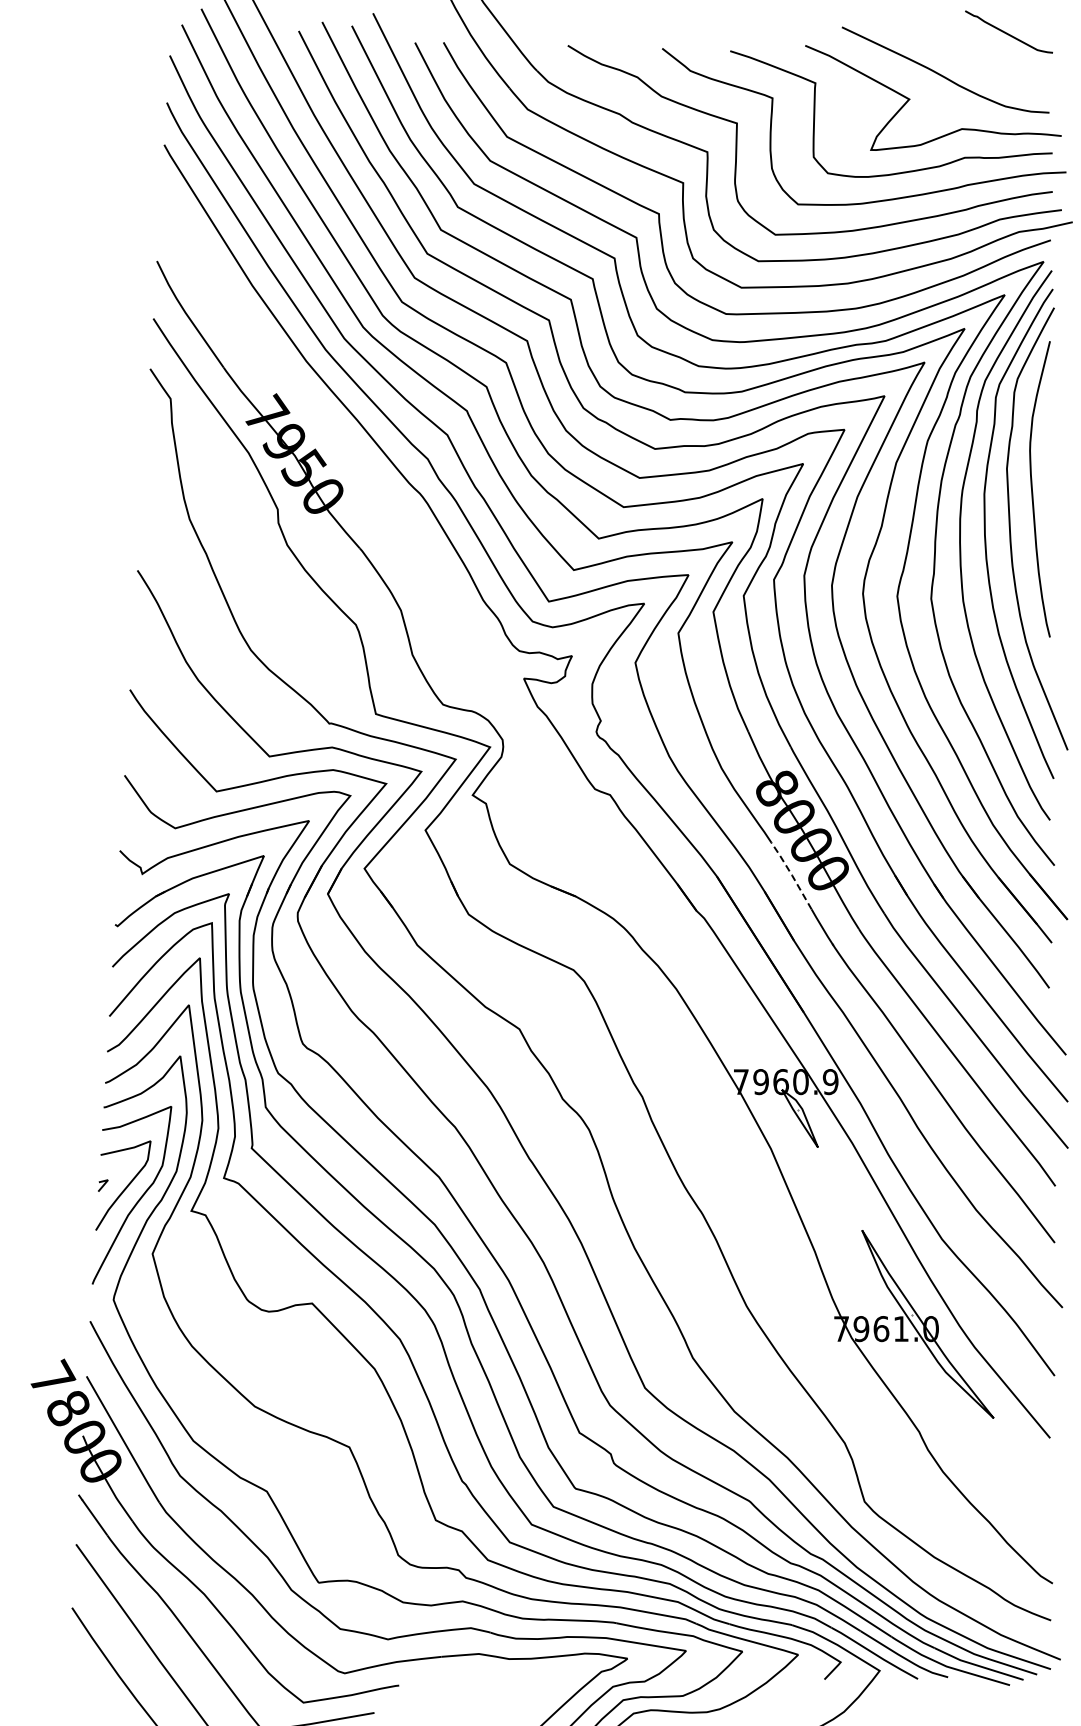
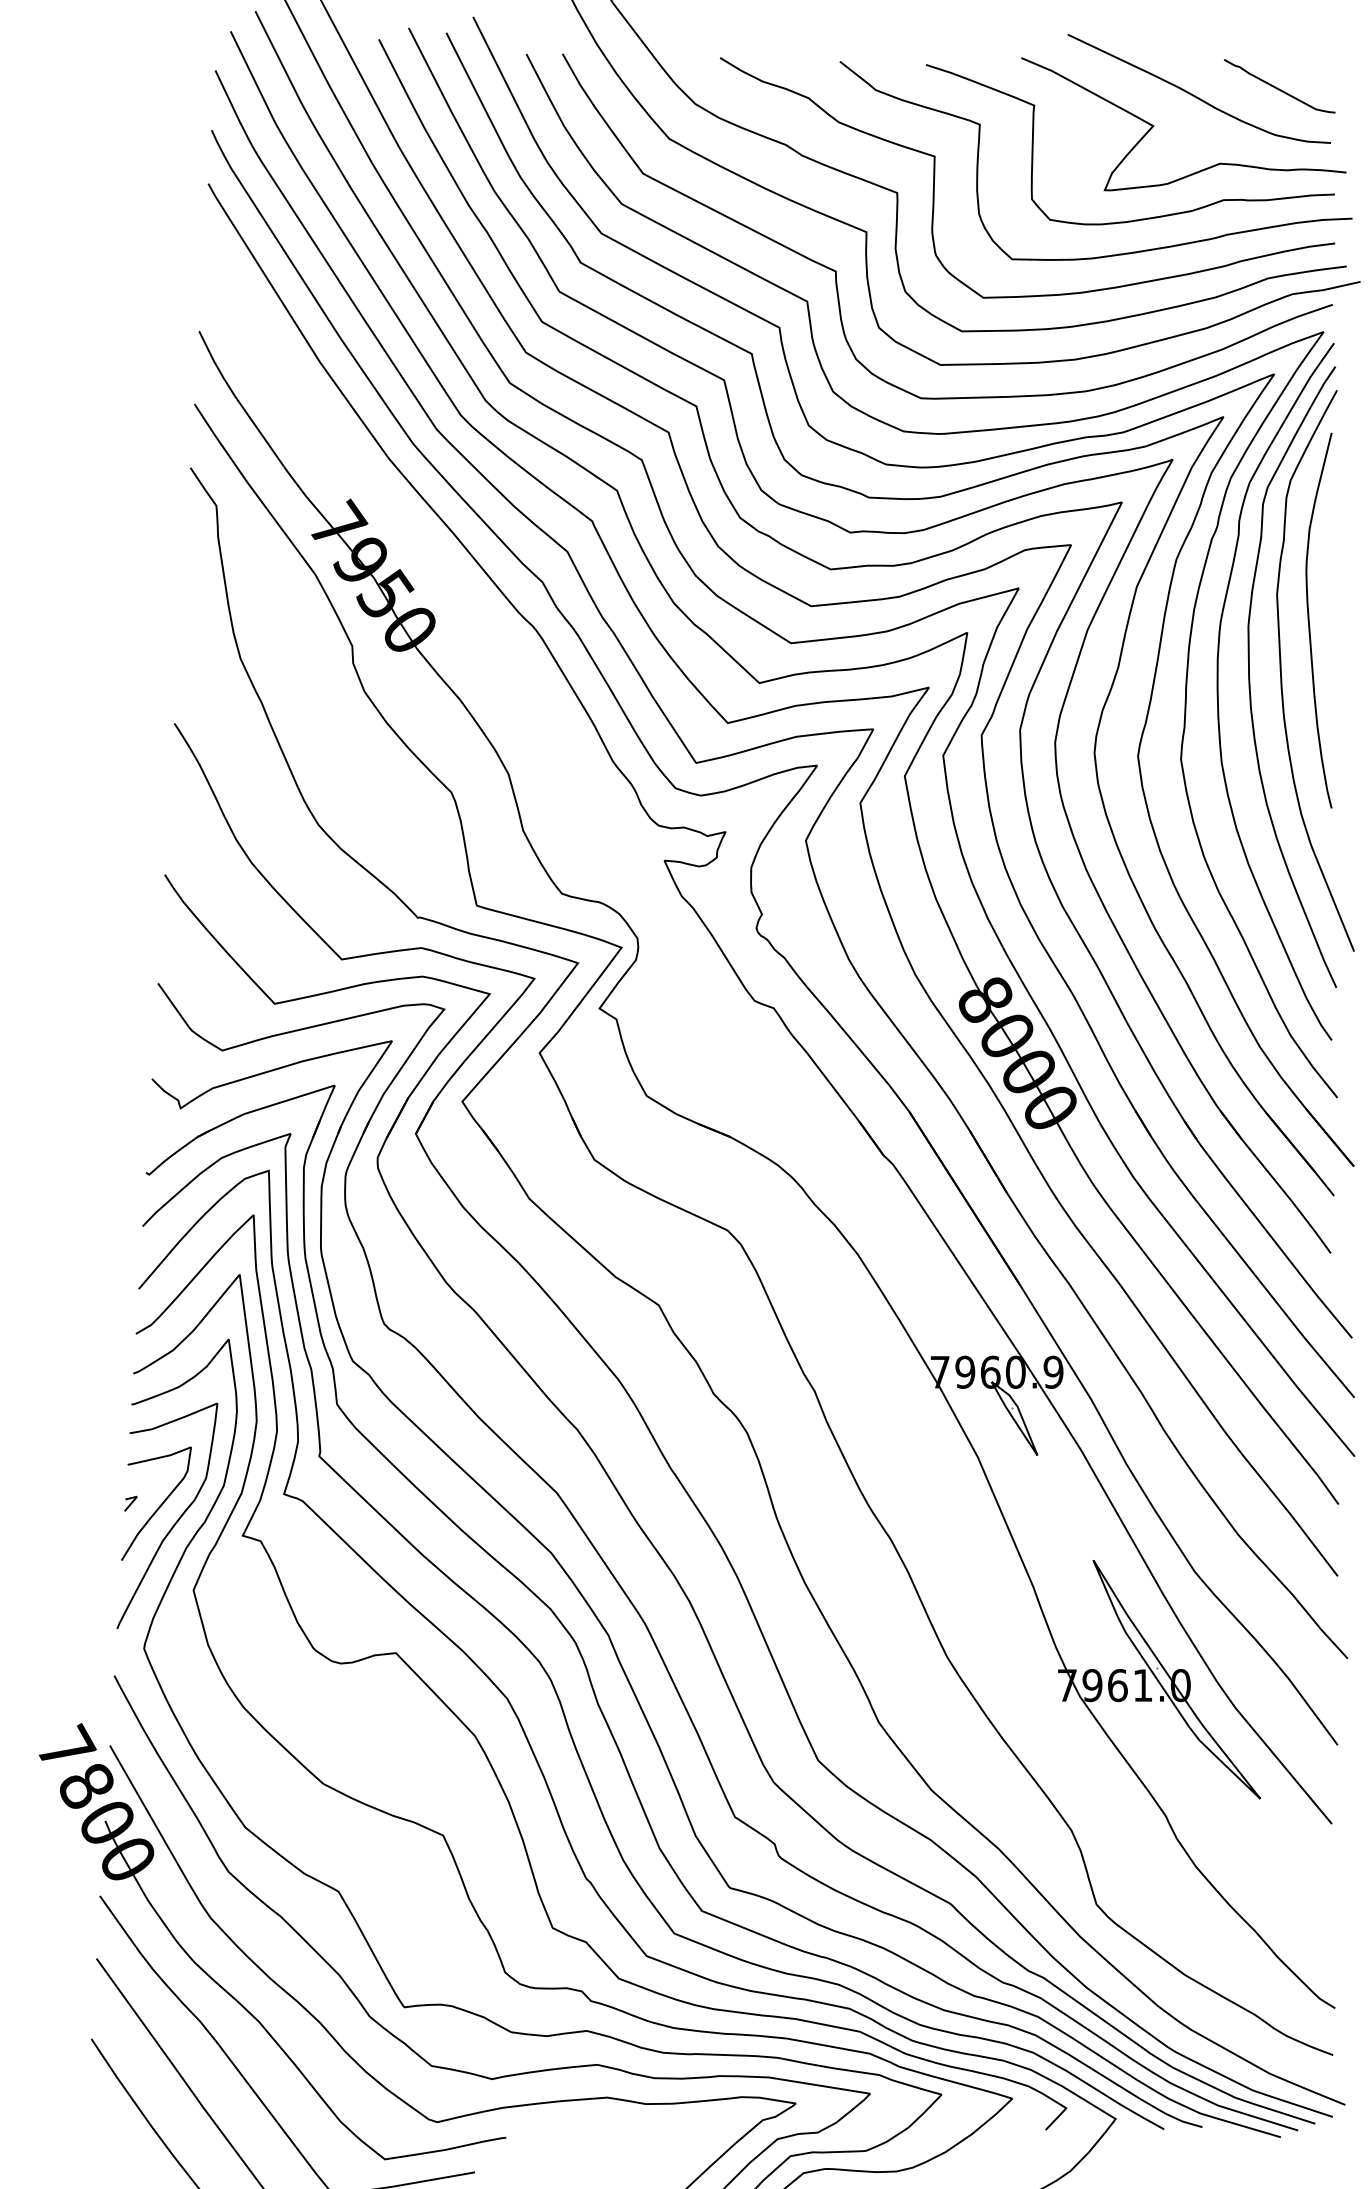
curve: (1007, 32) -> (1277, 86), moved
line: (792, 875) -> (1005, 1110), dashed -> solid

